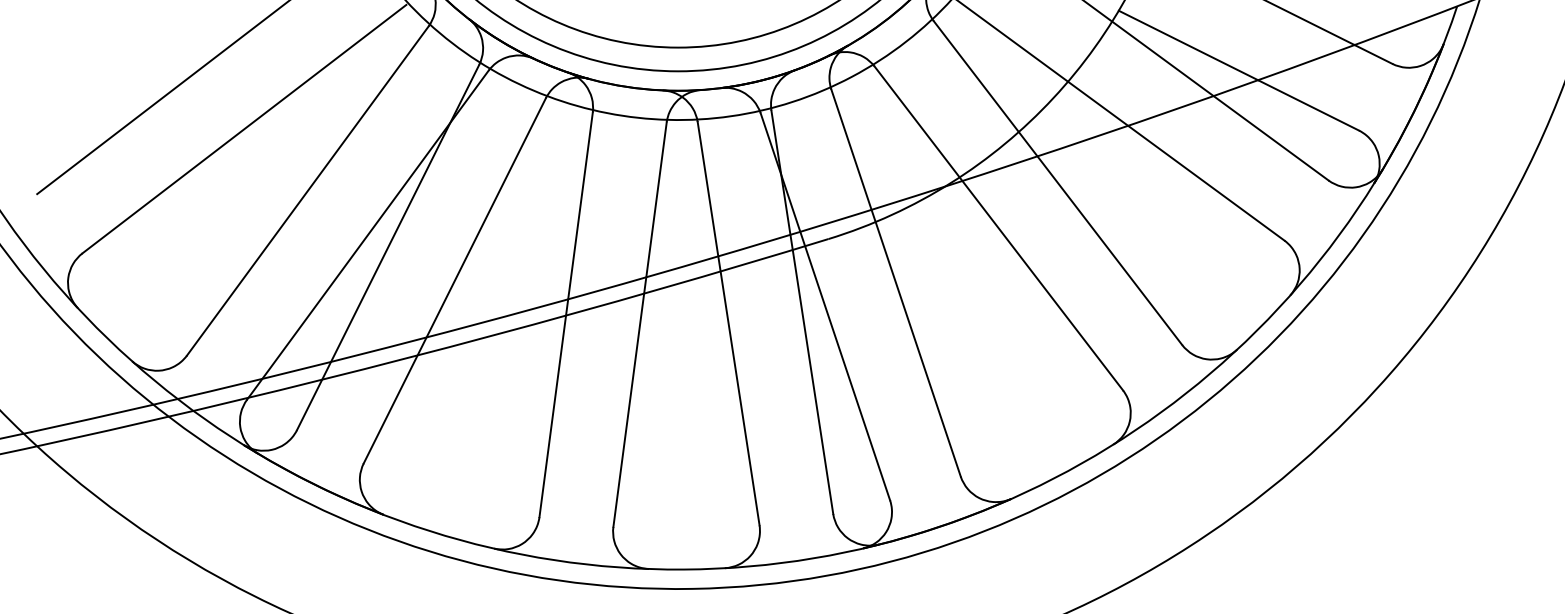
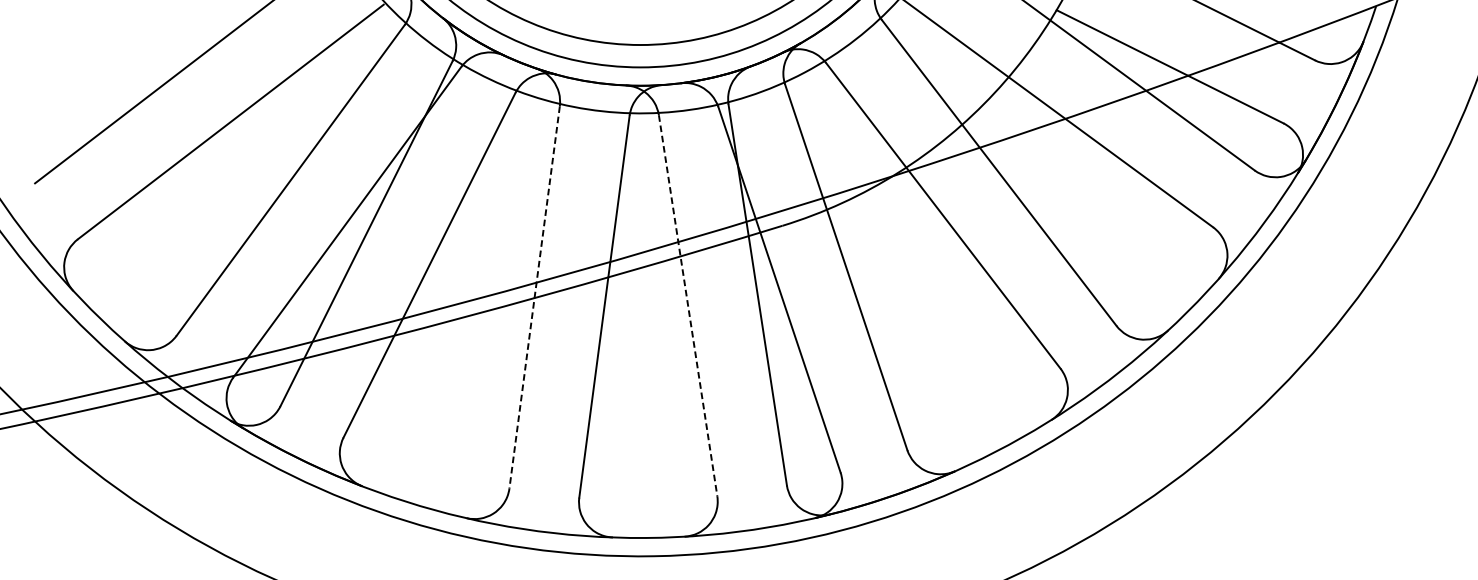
line: (566, 315) -> (534, 298), solid -> dashed
line: (728, 324) -> (687, 306), solid -> dashed

